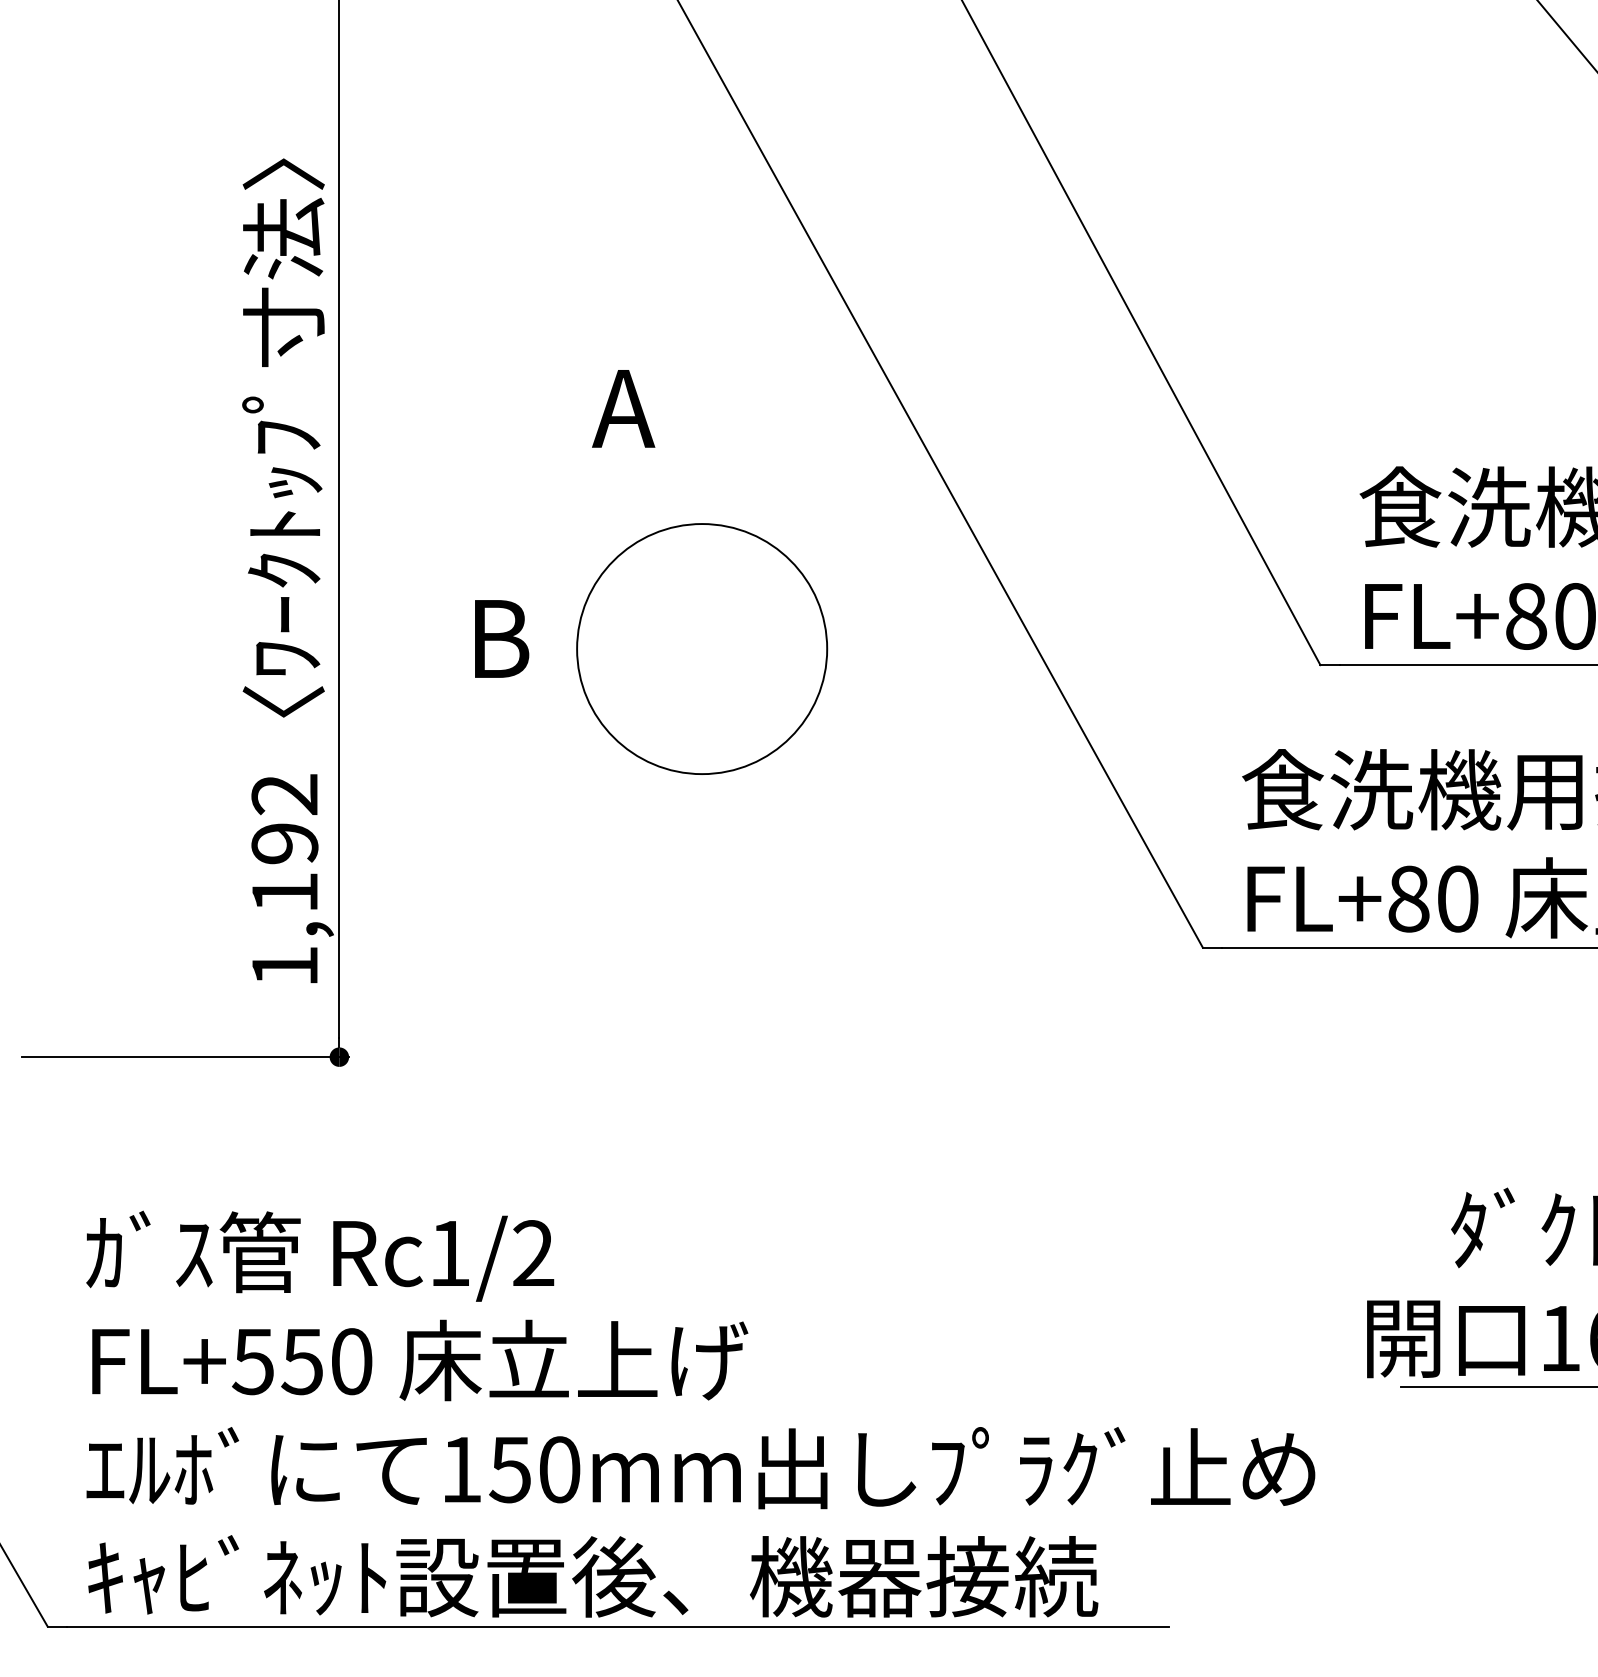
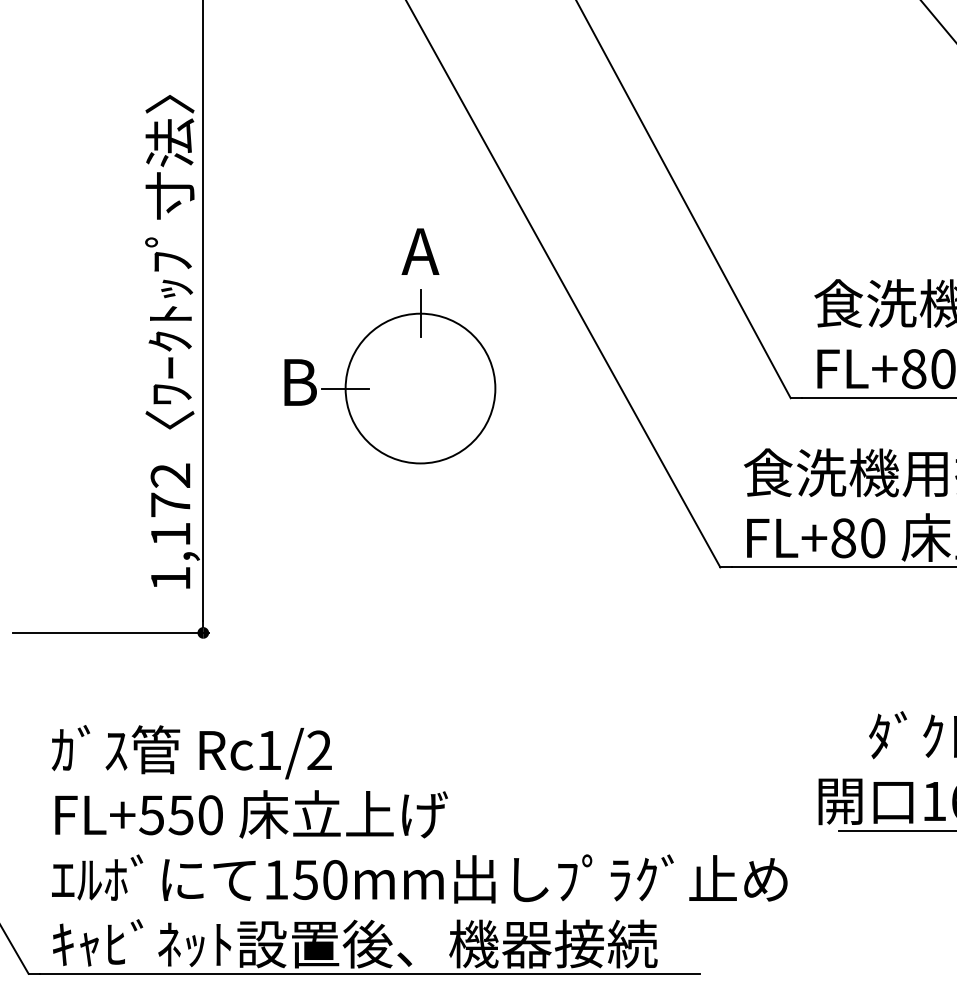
text: (623, 408) -> (420, 251), moved
line: (702, 523) -> (420, 313), added
line: (576, 648) -> (345, 388), added
text: (284, 842) -> (170, 504), 1,192 -> 1,172

